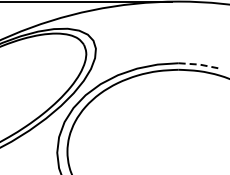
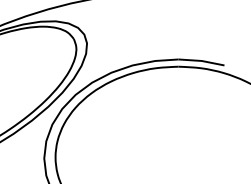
line: (199, 64) -> (201, 60), dashed -> solid

